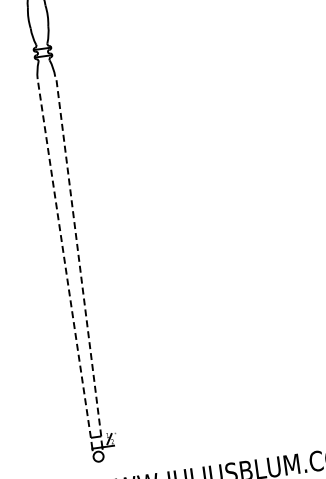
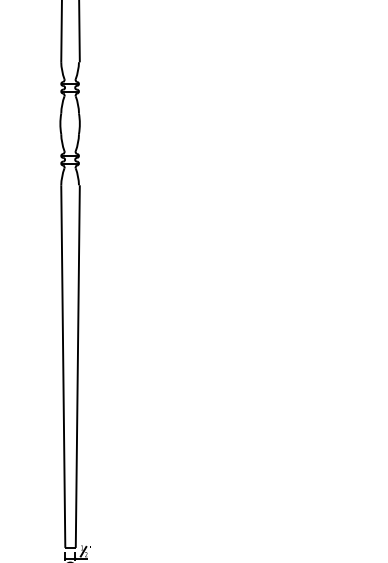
line: (78, 256) -> (77, 366), dashed -> solid
line: (64, 258) -> (63, 366), dashed -> solid

